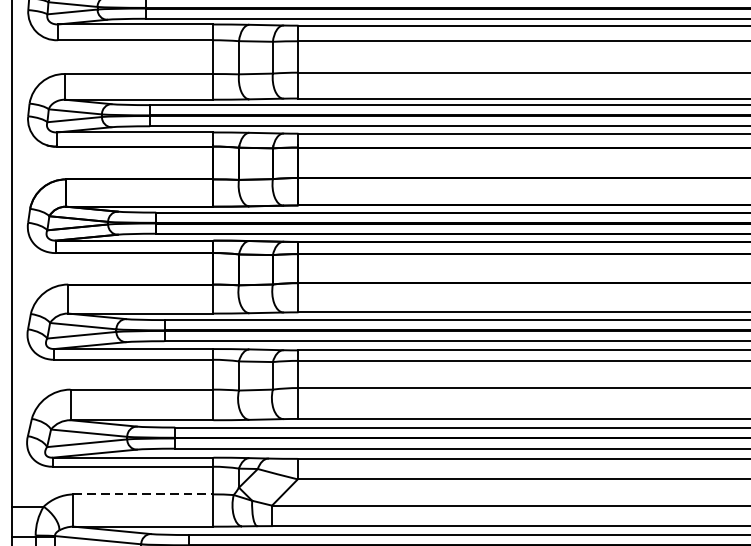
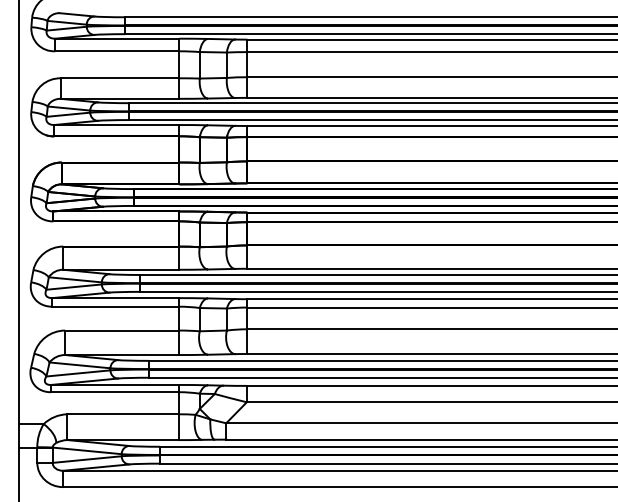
line: (143, 494) -> (123, 414), dashed -> solid

